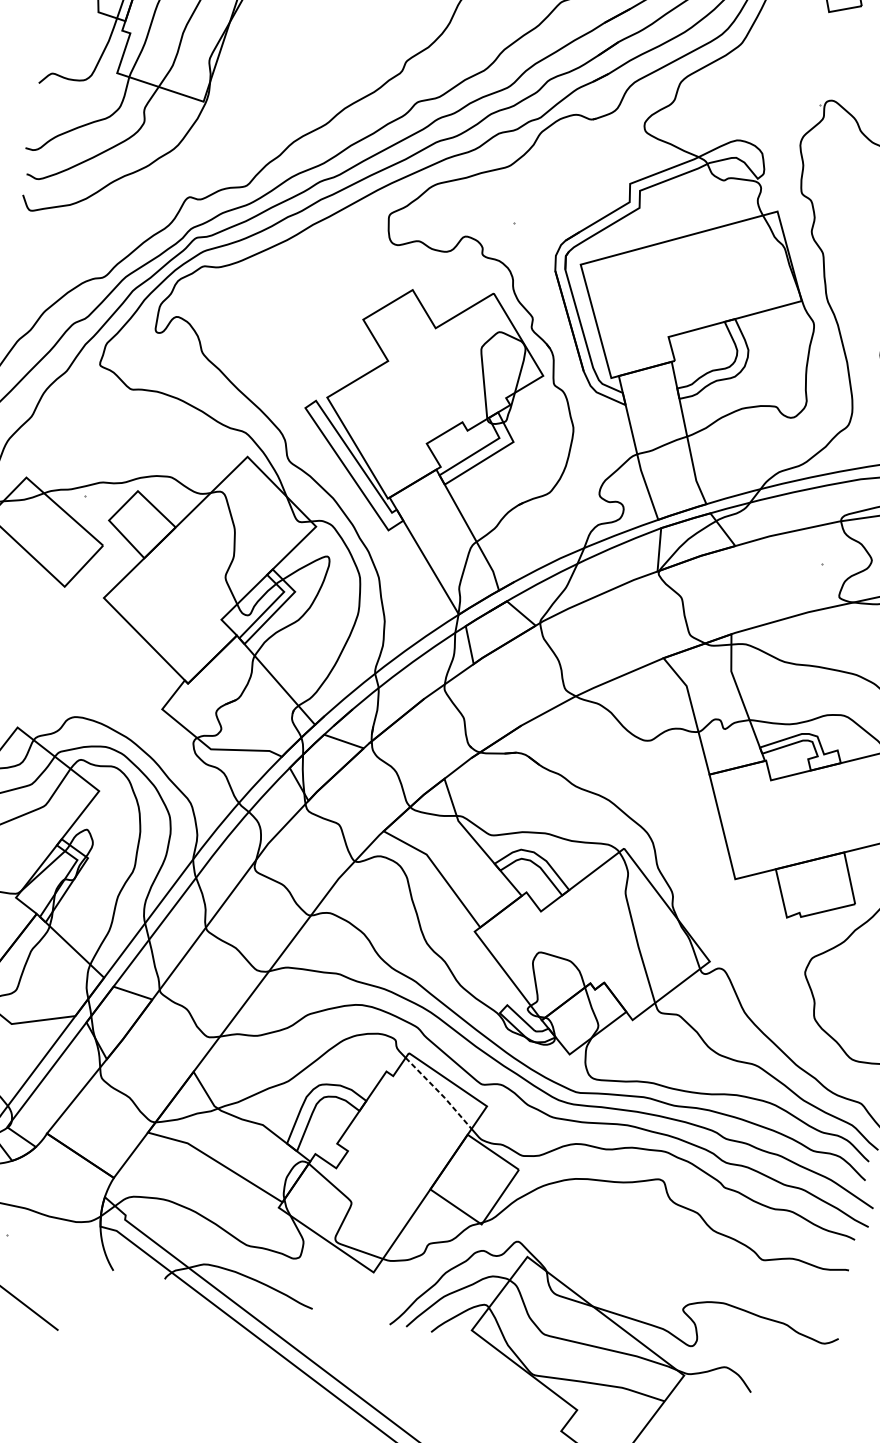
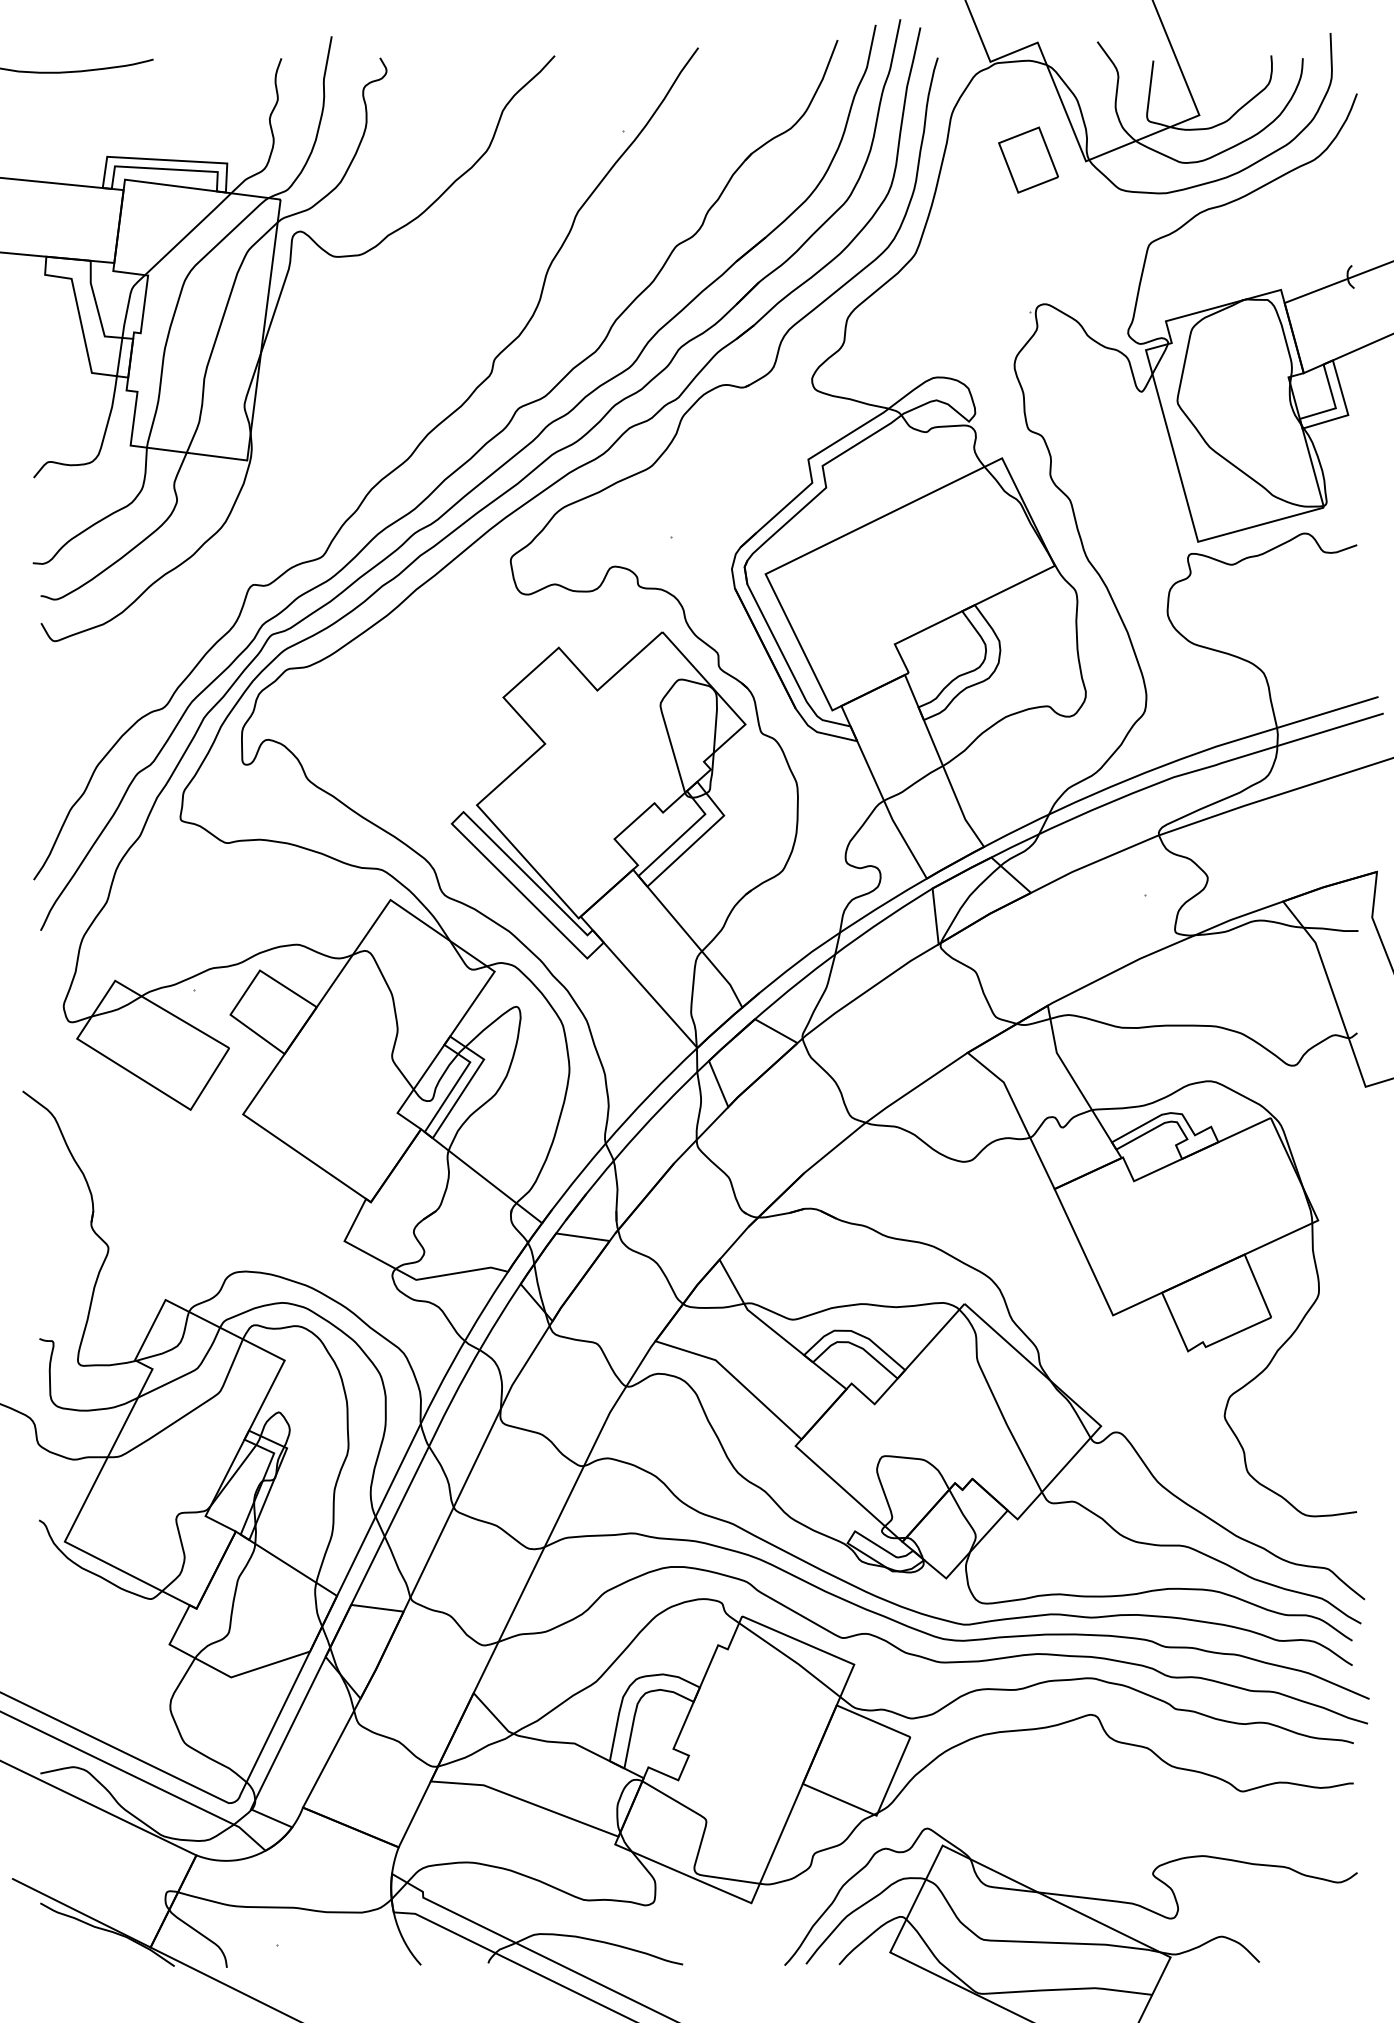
line: (440, 1093) -> (791, 1659), dashed -> solid

